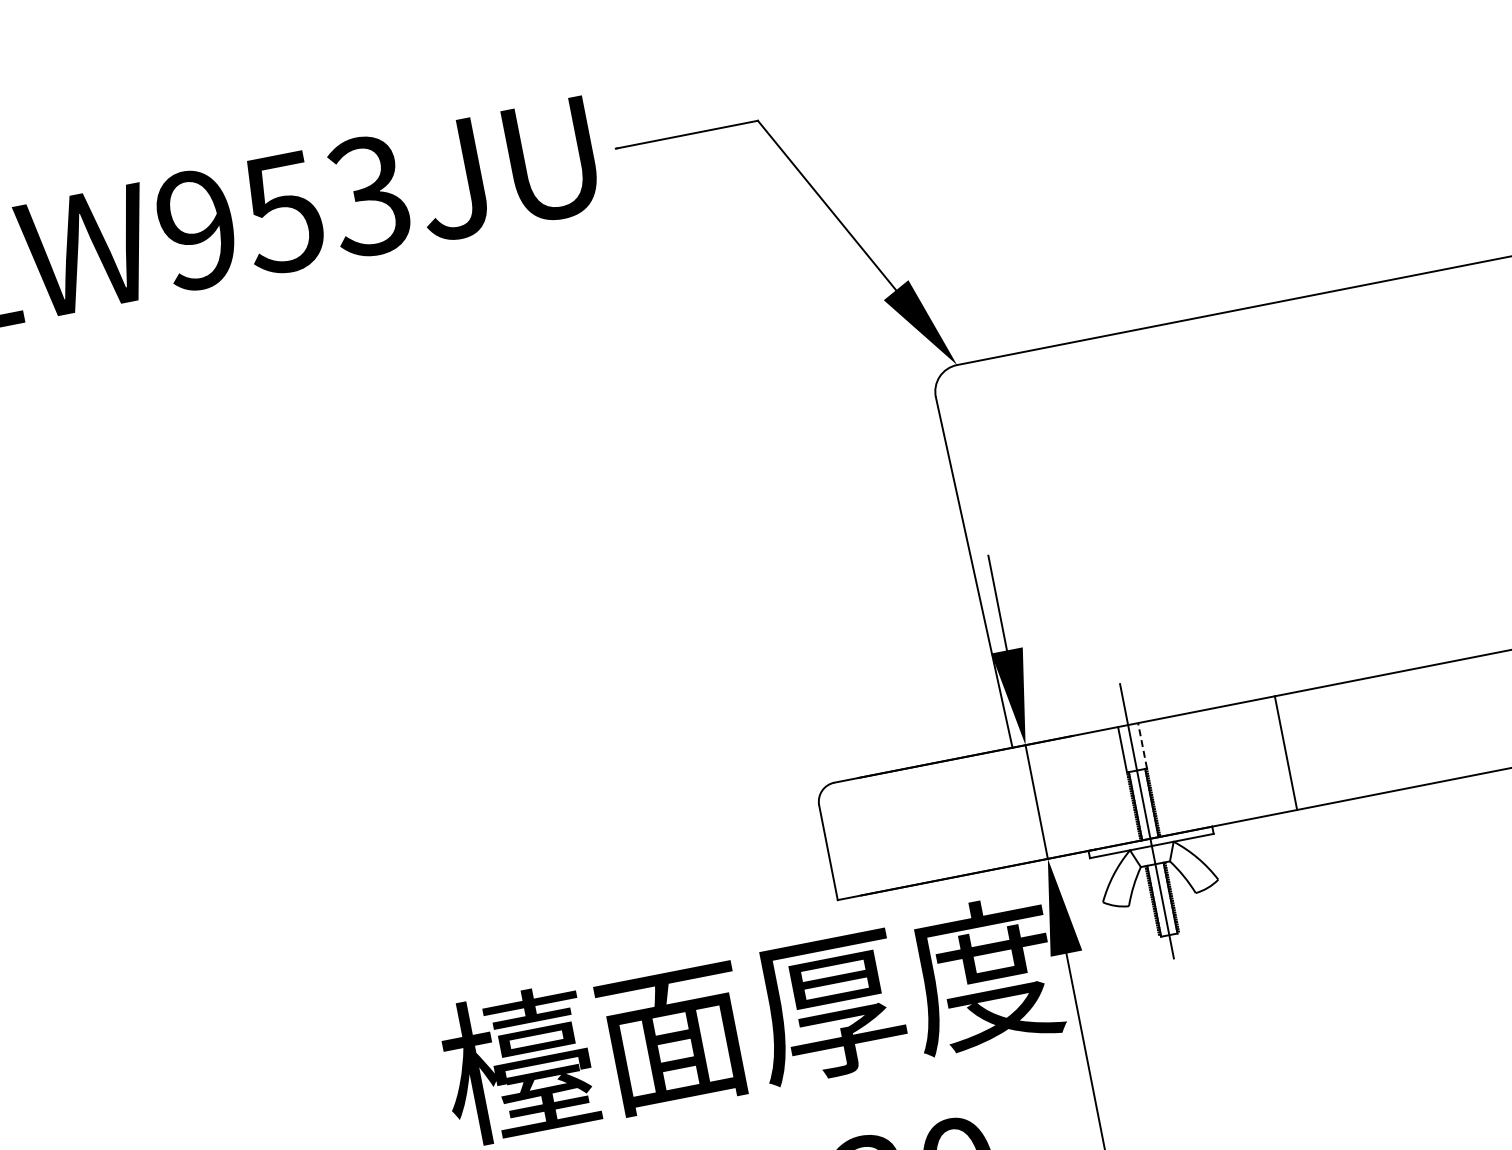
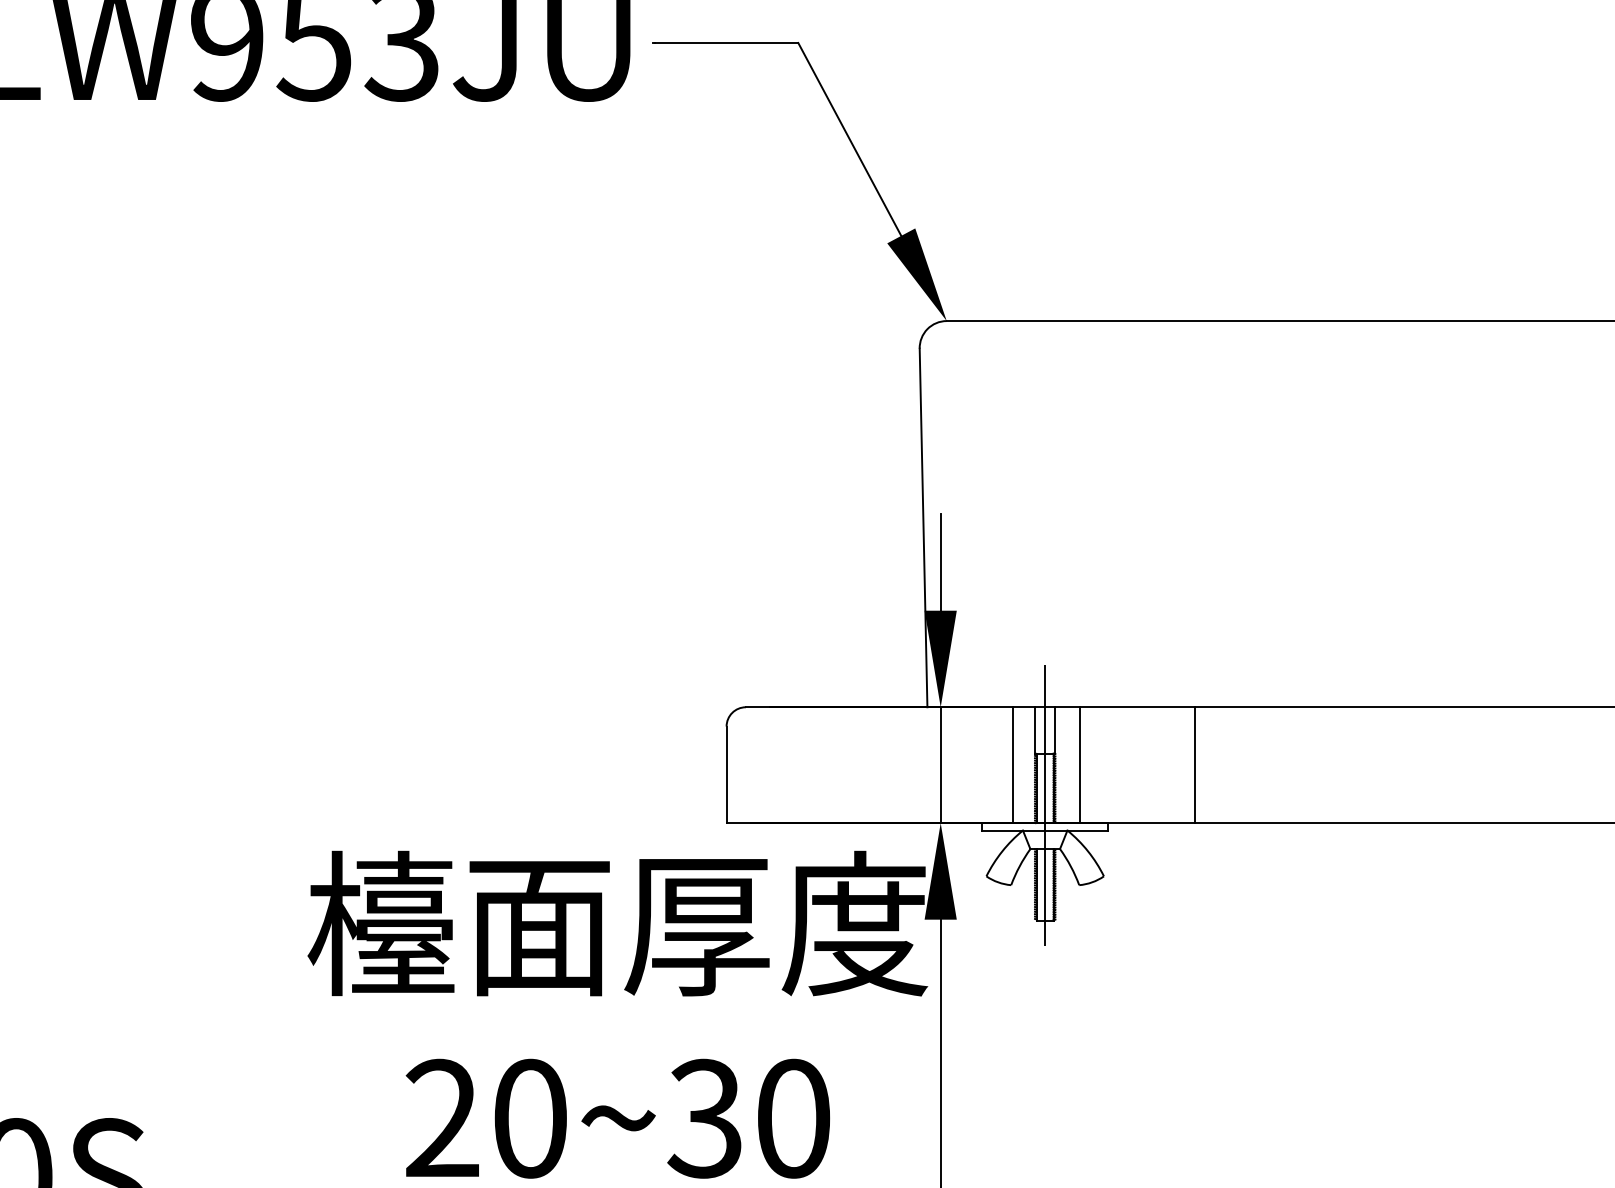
line: (1142, 744) -> (1055, 729), dashed -> solid
line: (1172, 775) -> (1079, 765), added
line: (1107, 788) -> (1012, 765), added

